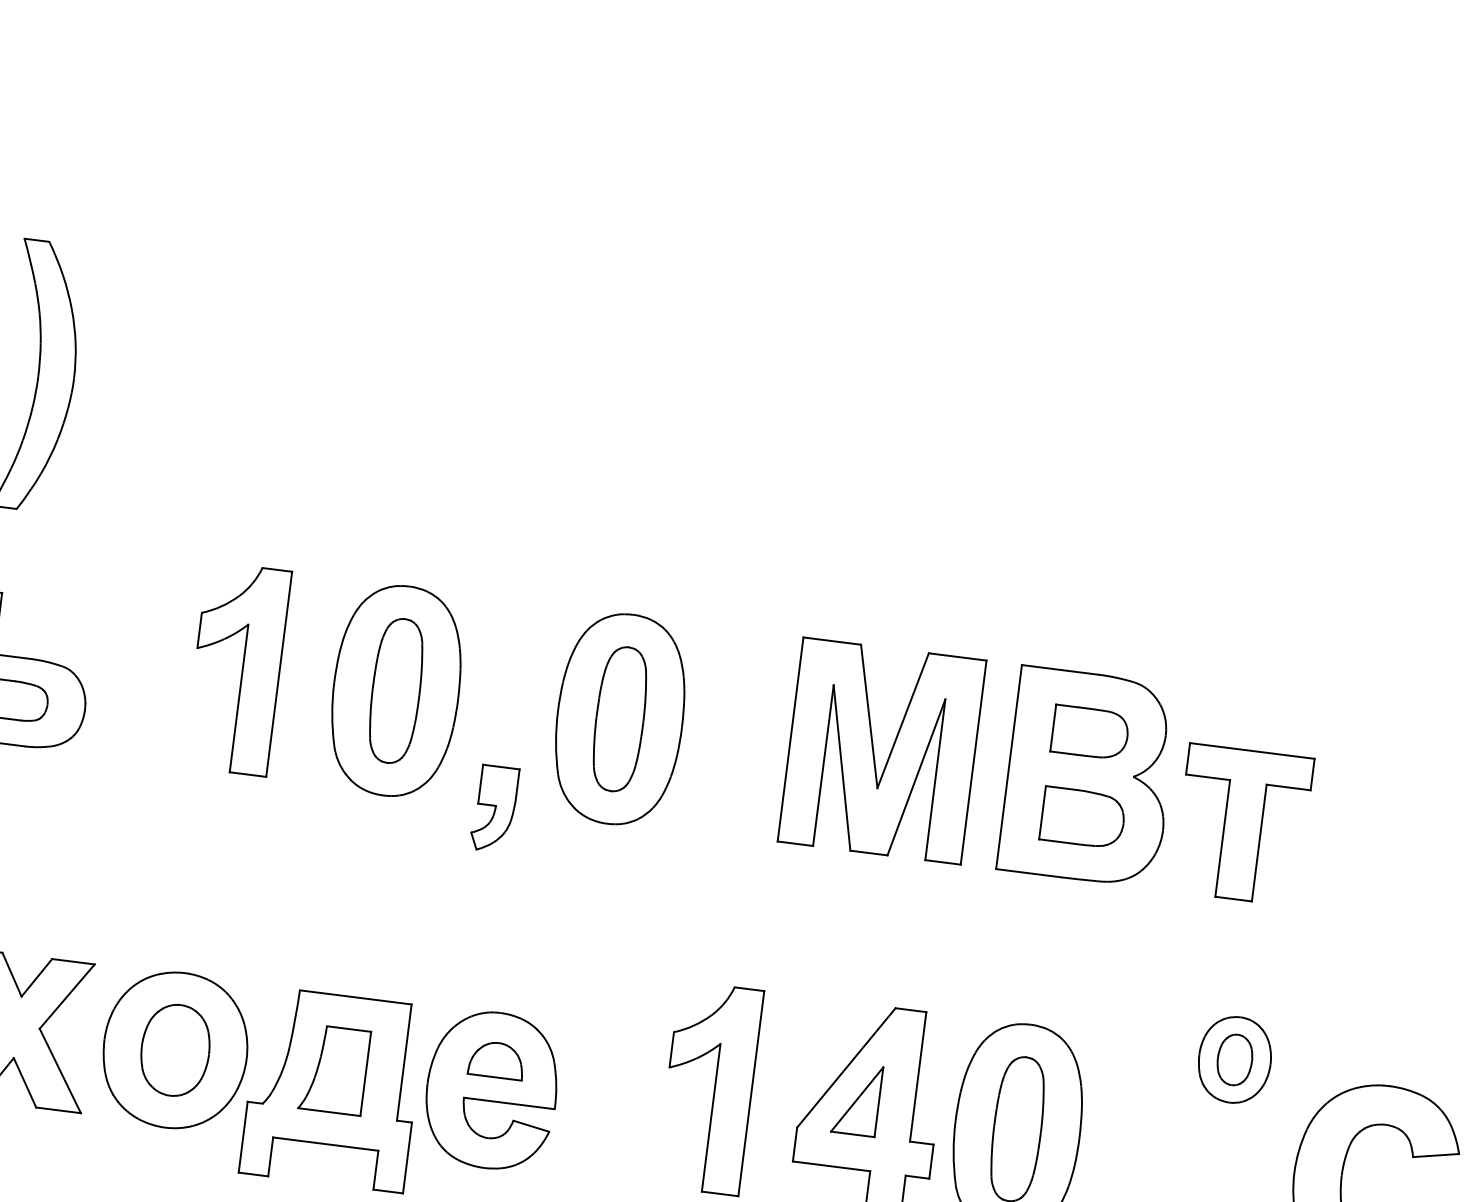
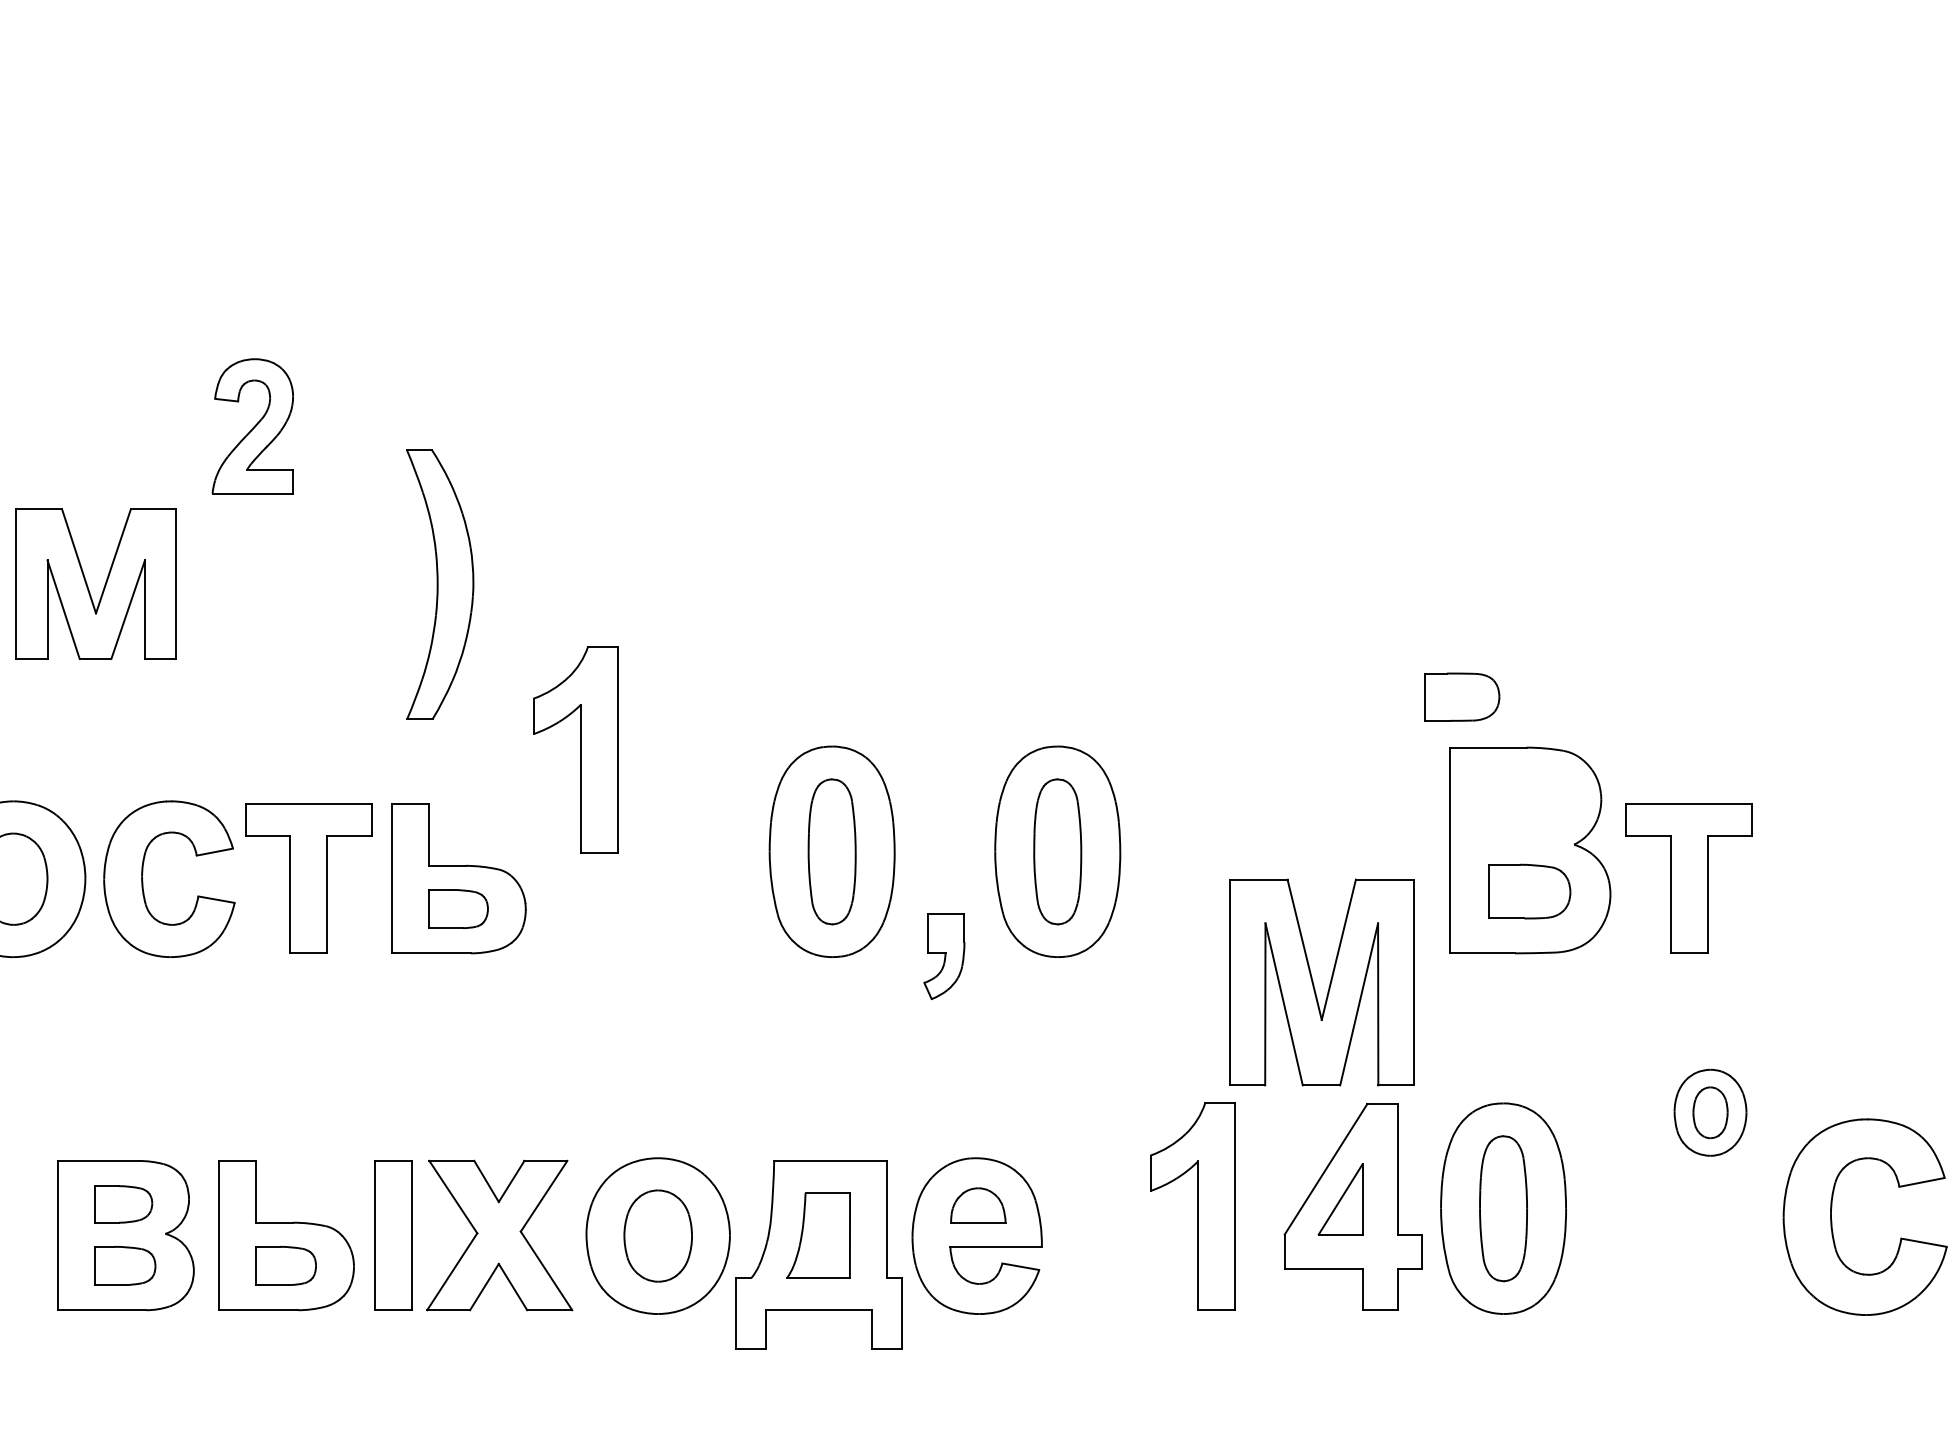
part: (237, 668) -> (575, 749), moved
part: (1090, 732) -> (1462, 696), moved
part: (874, 752) -> (1314, 984), moved

